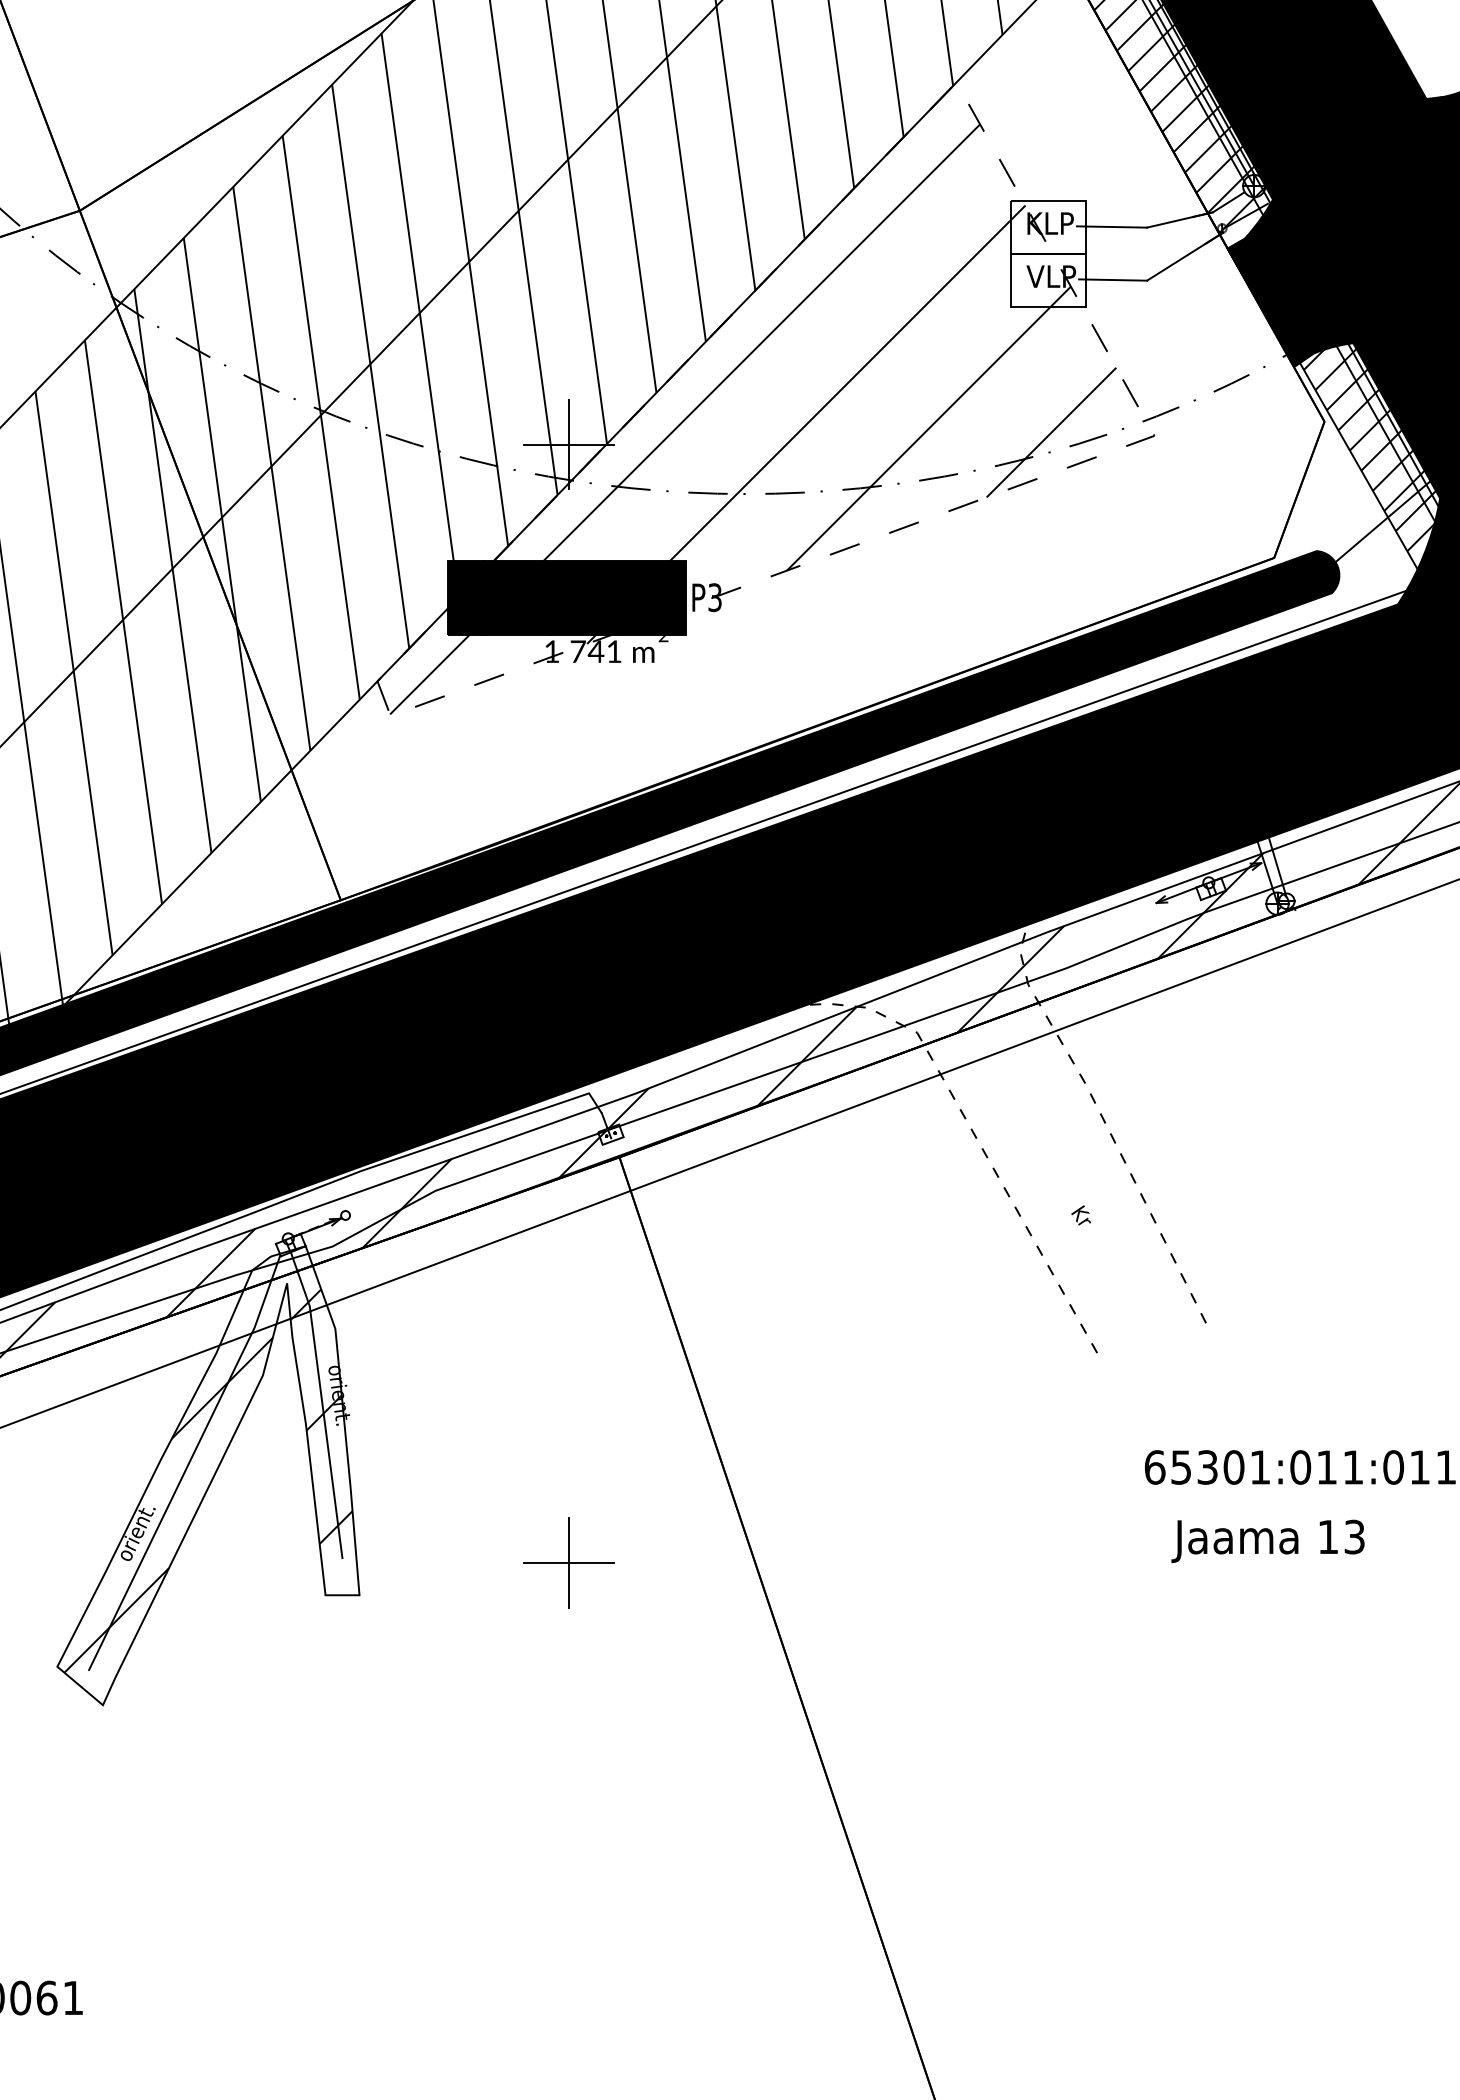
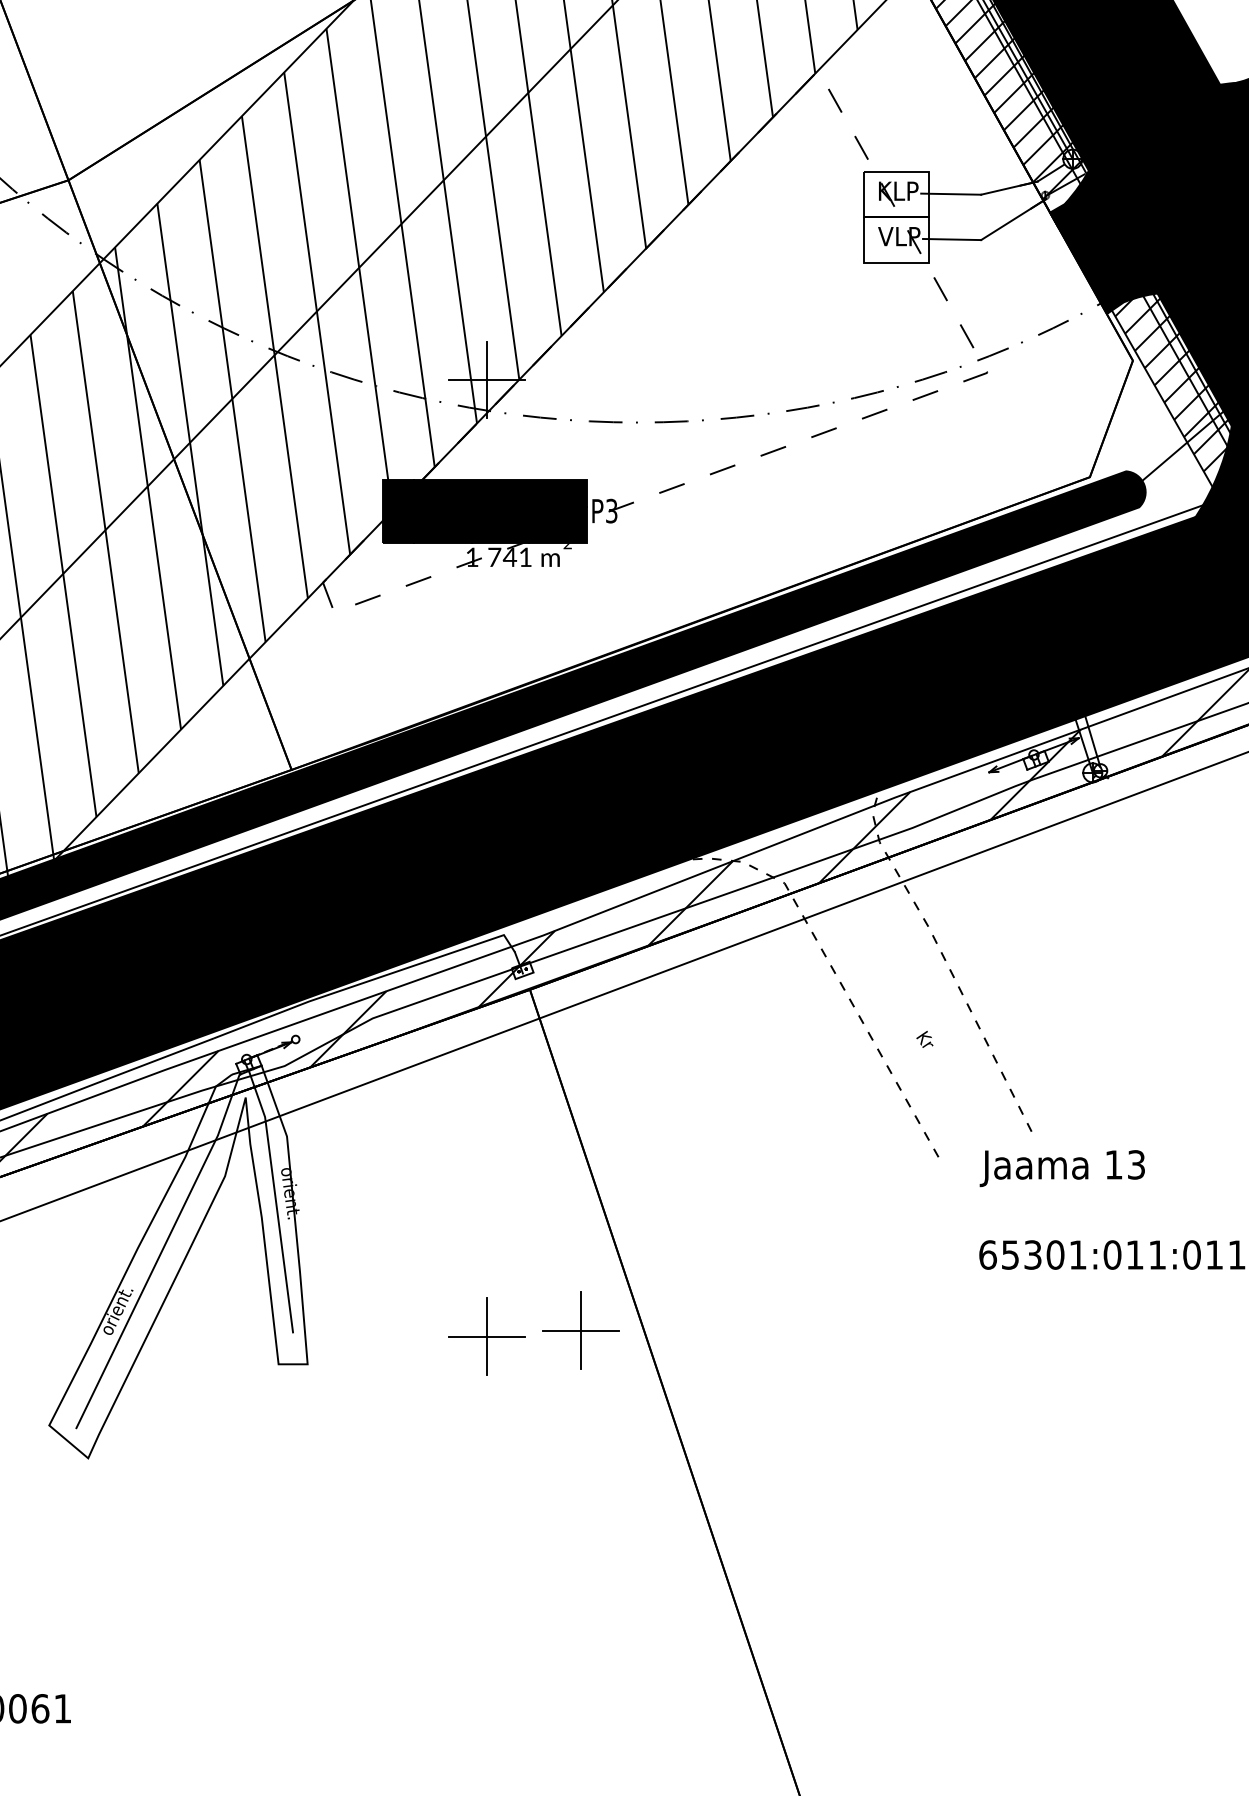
hatch: (753, 419) -> (644, 358), removed
hatch: (208, 1480) -> (178, 1266), removed
text: (1267, 1540) -> (1061, 1167), moved
part: (678, 1555) -> (580, 1330), added

